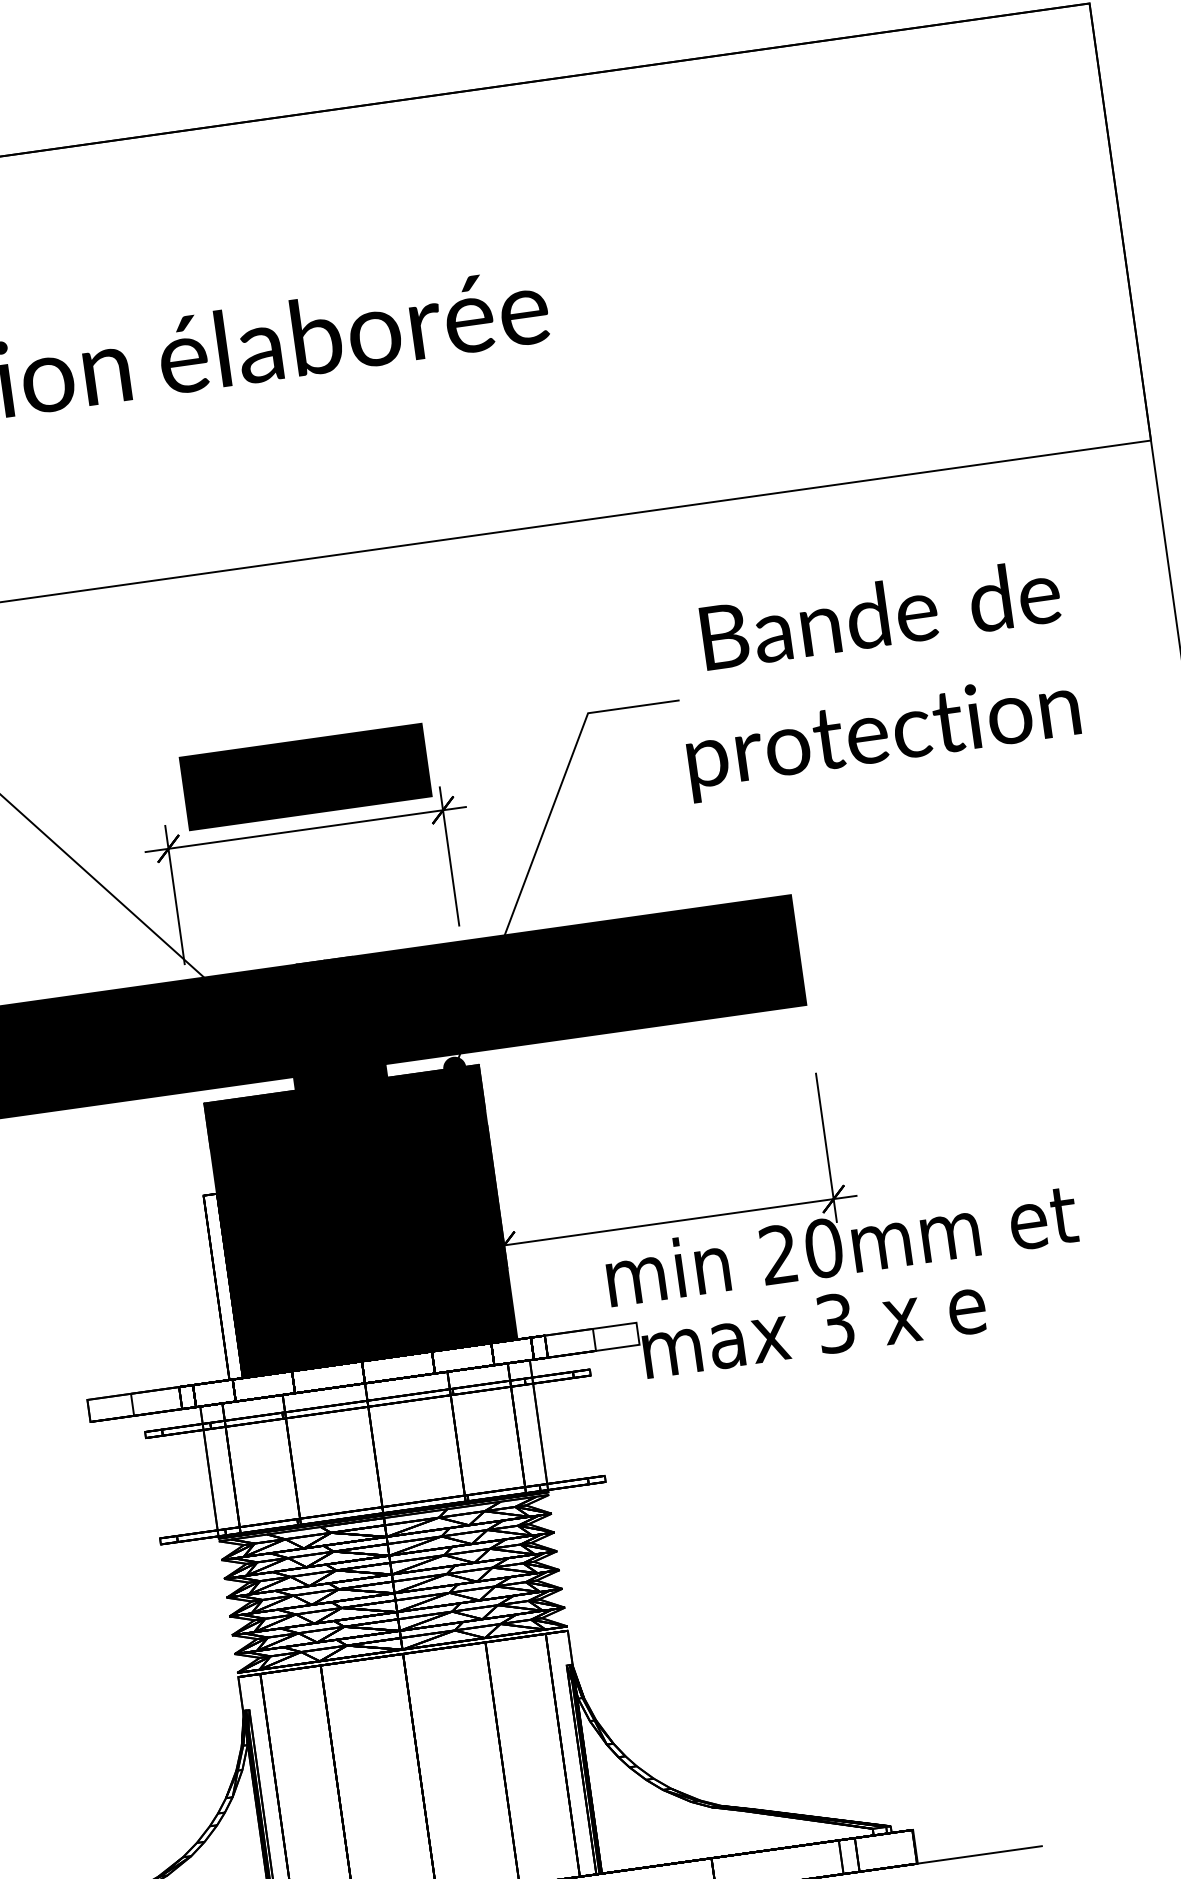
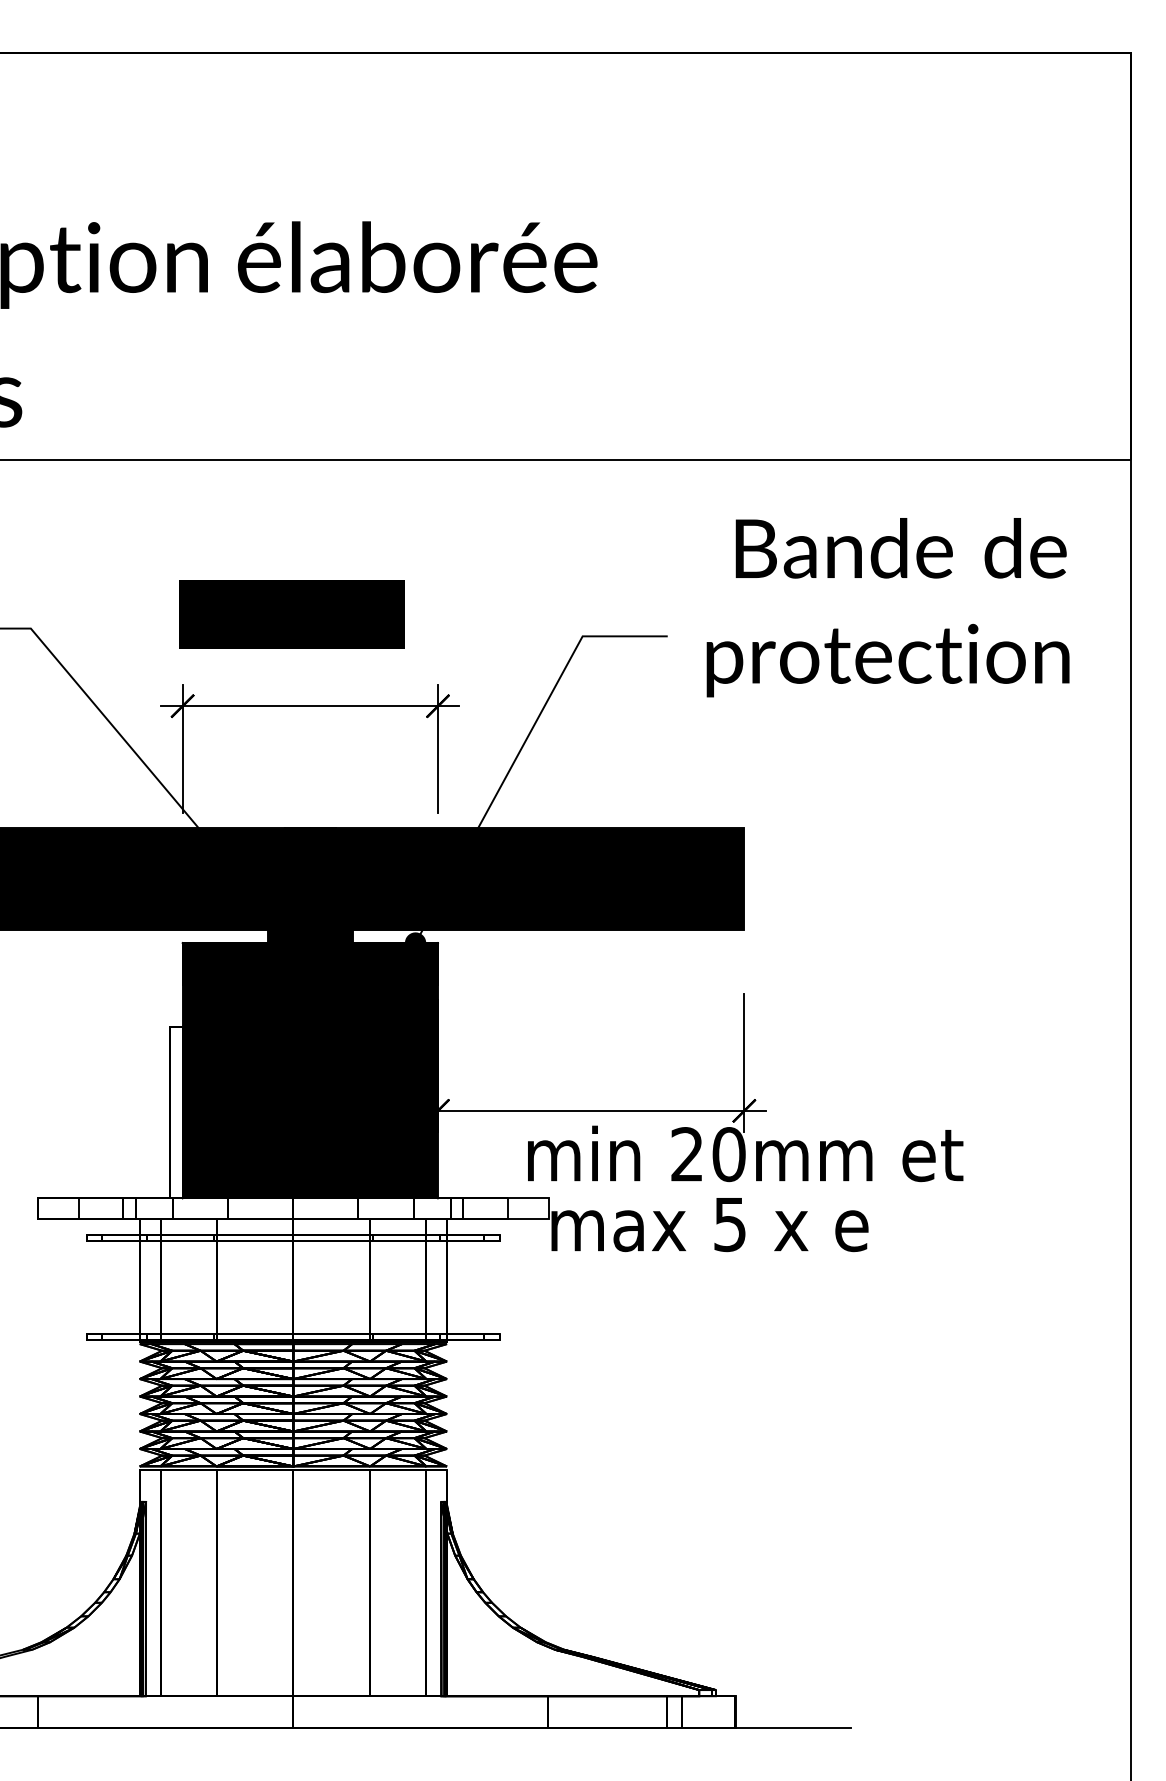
text: (874, 679) -> (887, 607), moved
text: (305, 777) -> (291, 614), moved
text: (834, 1323) -> (729, 1224), 3 -> 5

